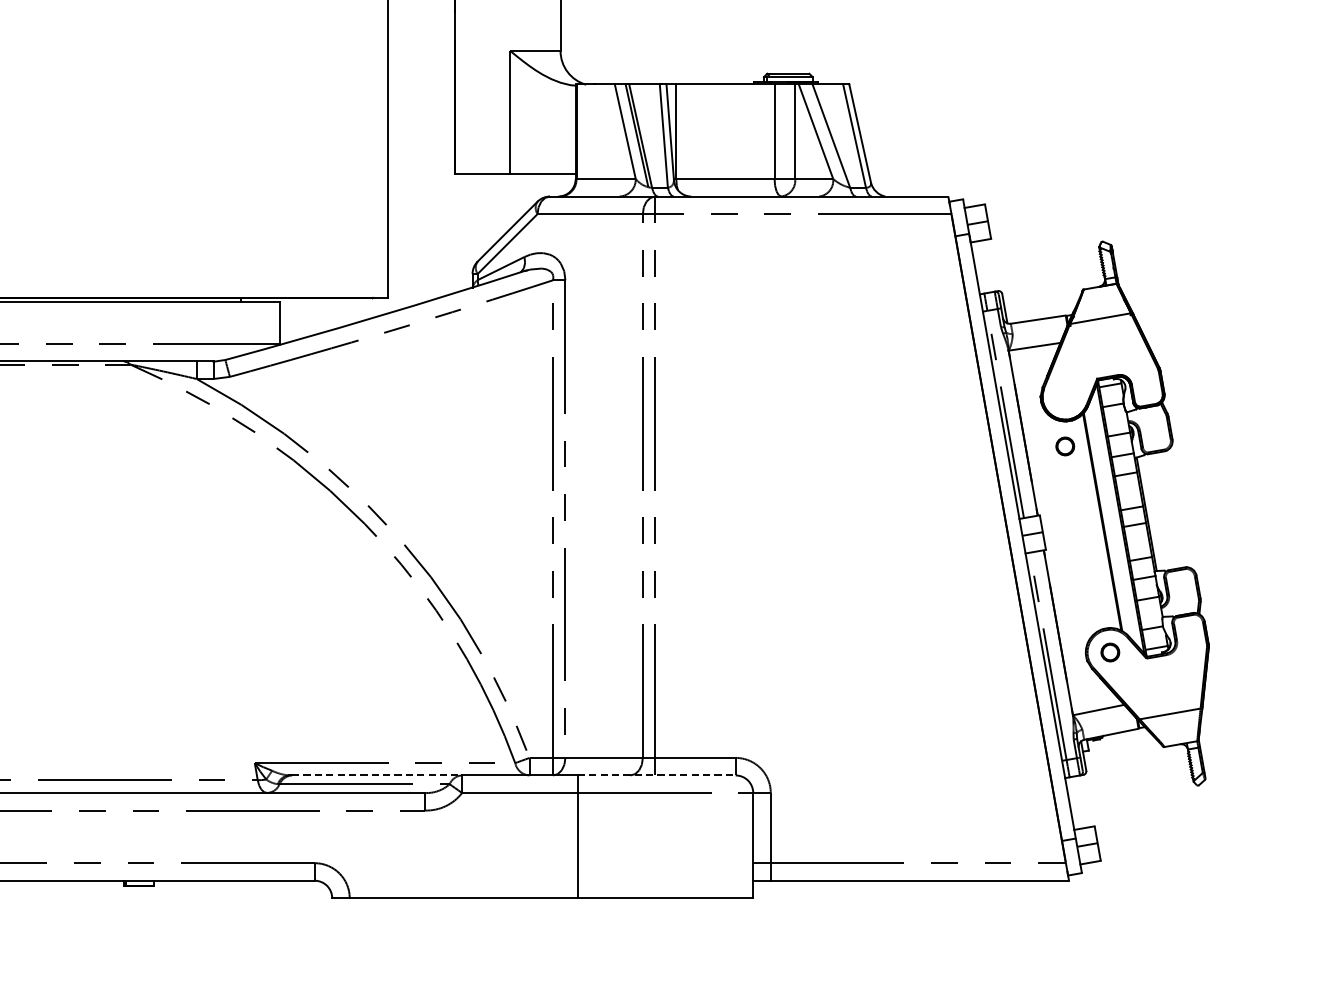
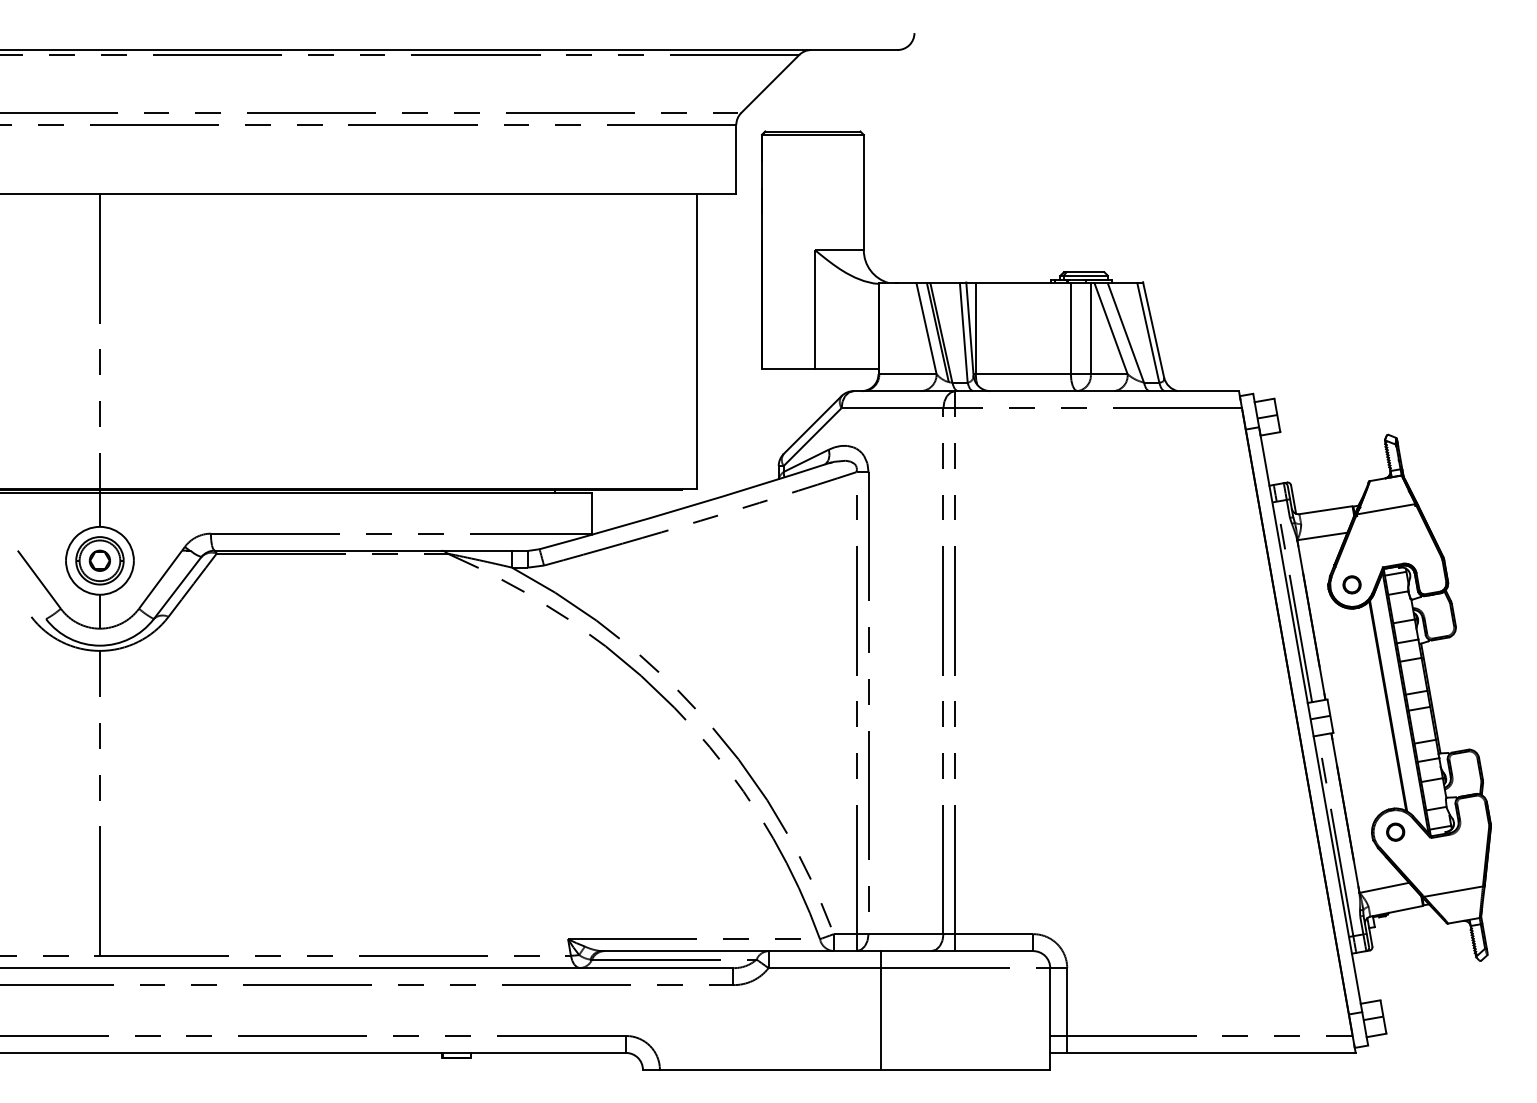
part: (1064, 446) -> (1351, 584), moved
line: (377, 775) -> (686, 951), dashed -> solid
line: (657, 775) -> (957, 951), dashed -> solid

